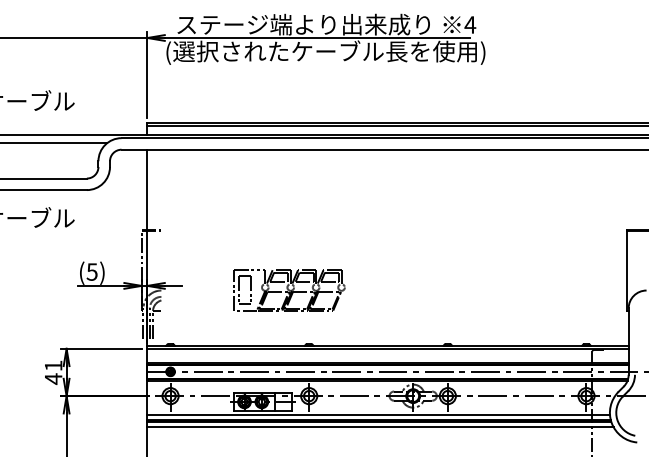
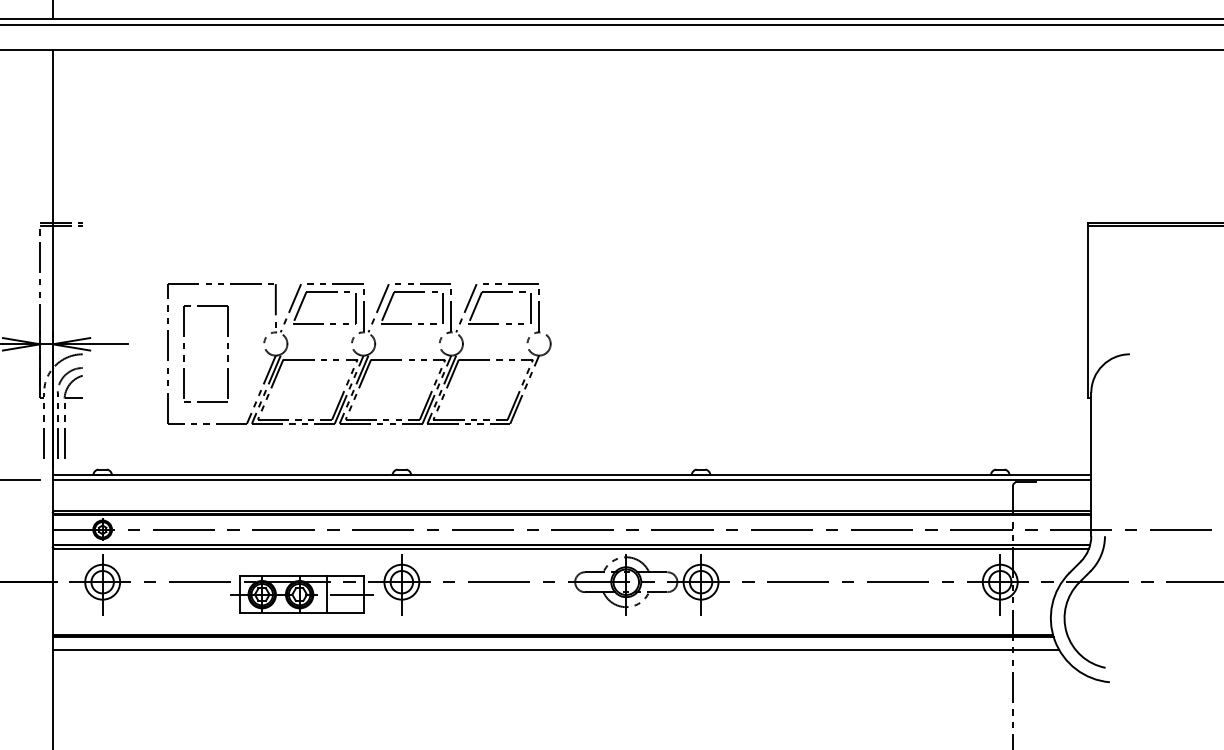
part: (289, 290) -> (359, 354), size x1.6
line: (378, 414) -> (551, 621), removed

